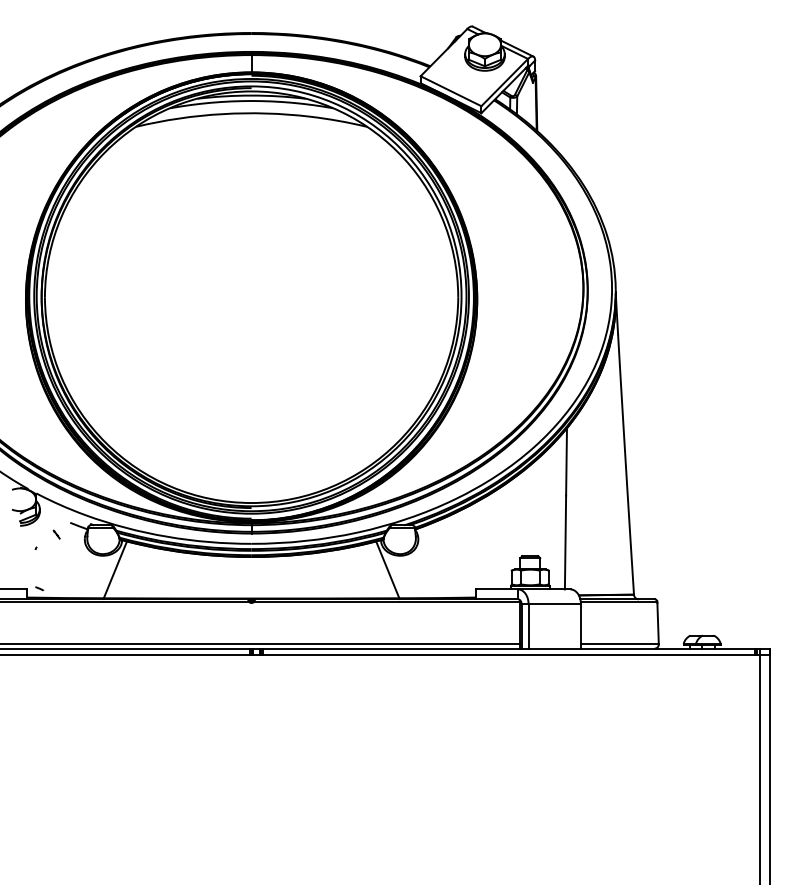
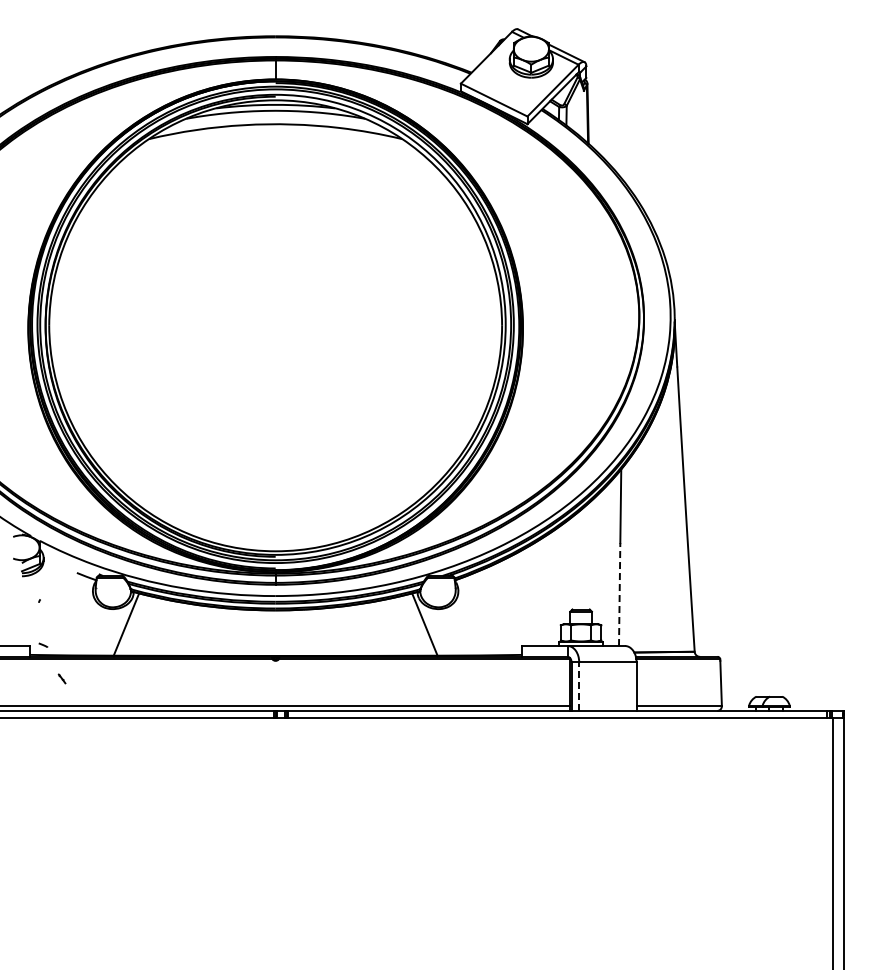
part: (56, 534) -> (61, 678), moved
line: (565, 542) -> (619, 594), solid -> dashed
line: (528, 626) -> (579, 686), solid -> dashed

